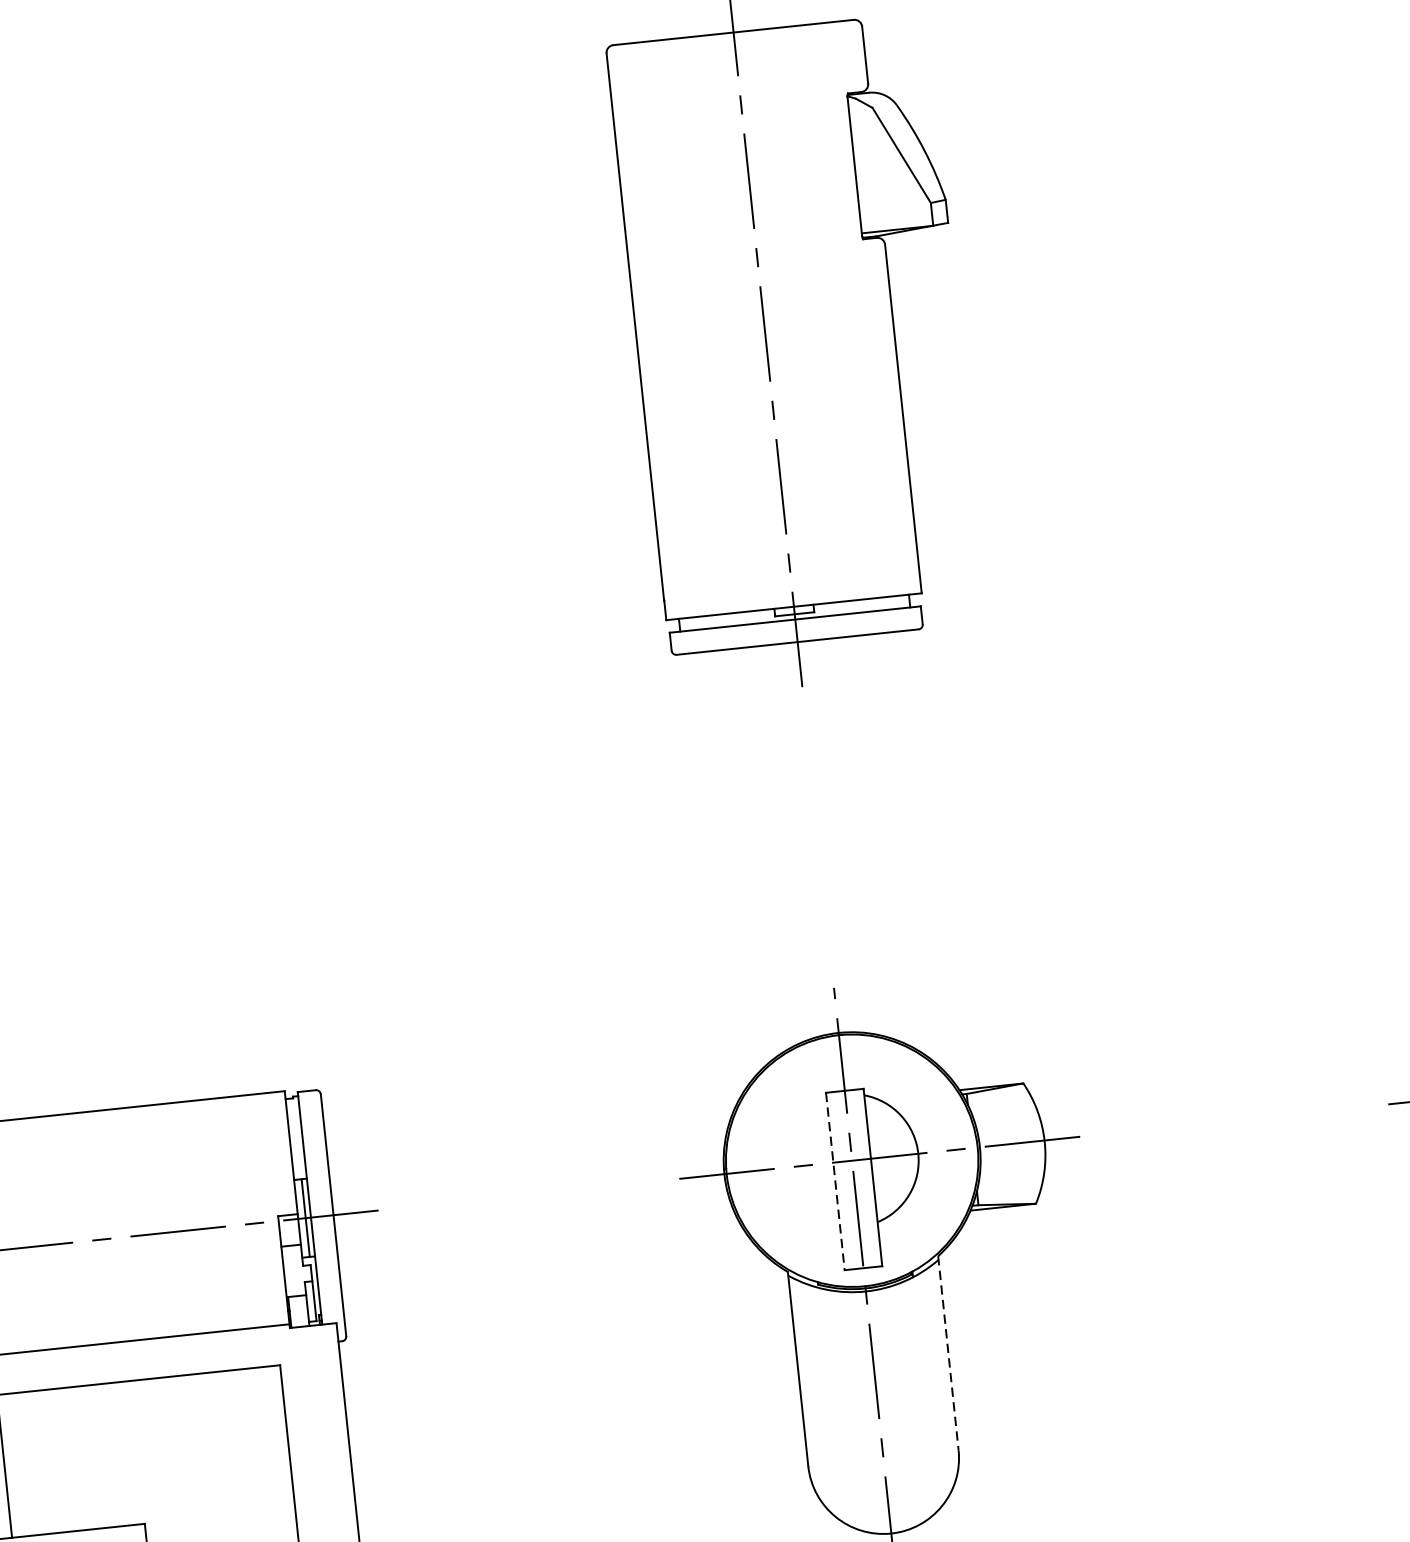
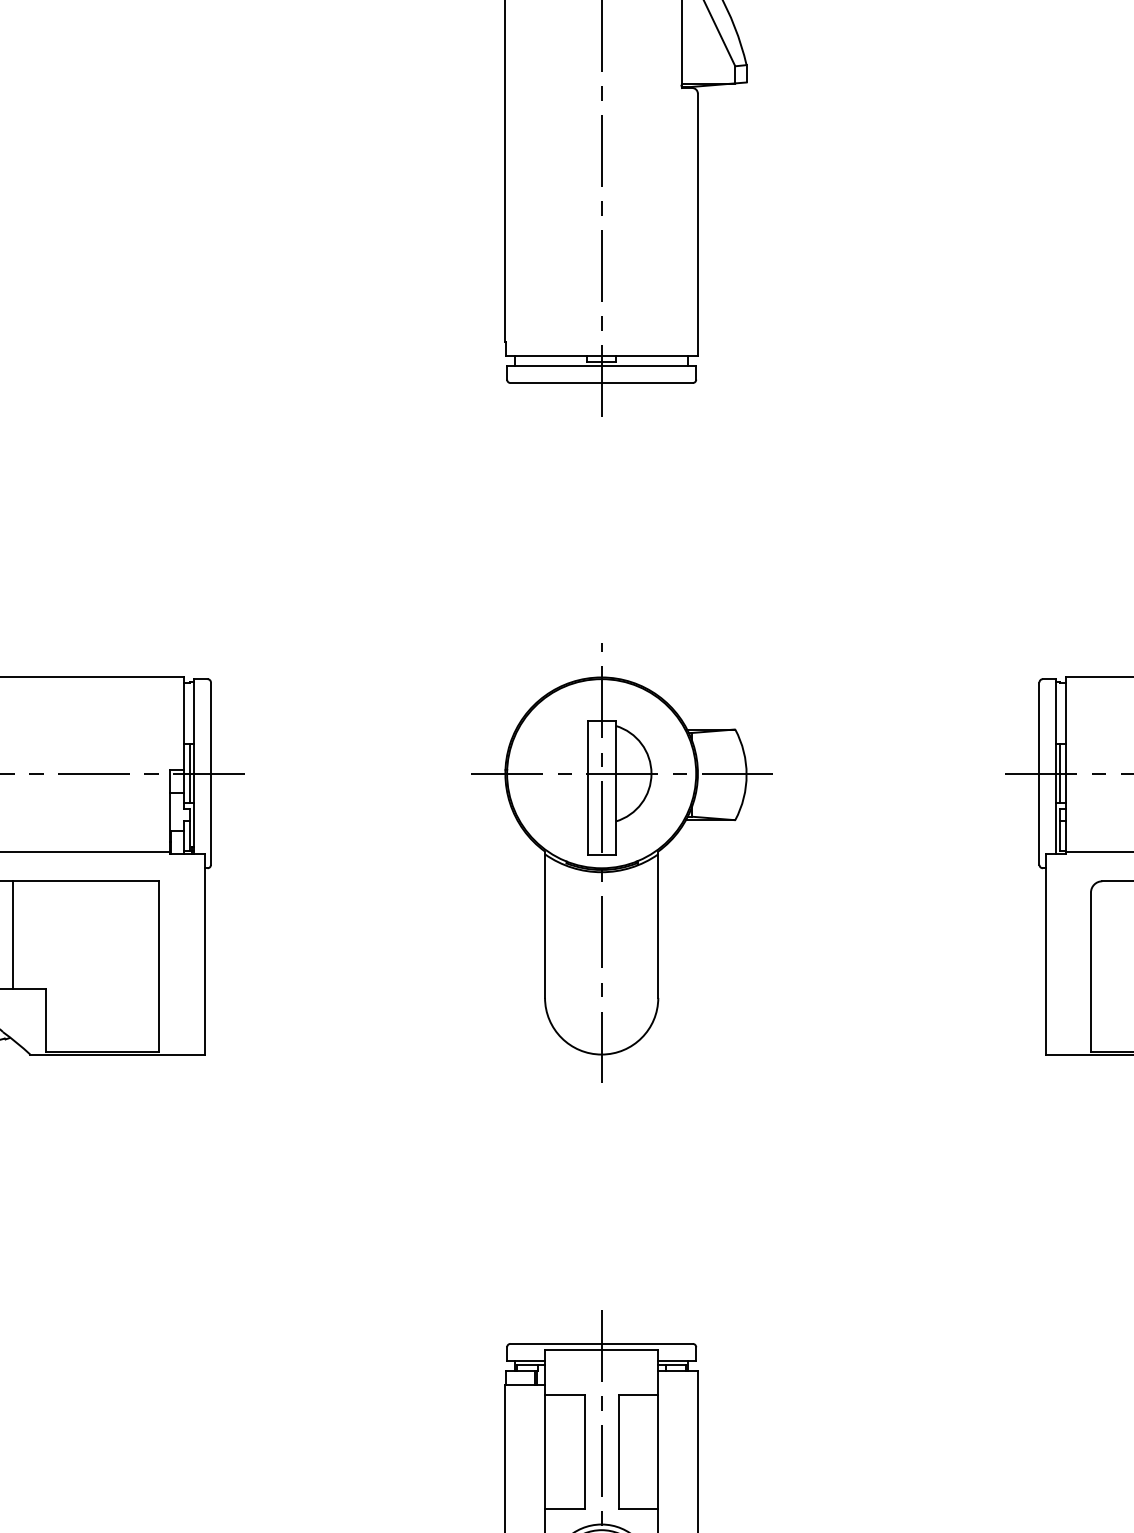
line: (835, 1180) -> (587, 787), dashed -> solid
line: (948, 1354) -> (658, 925), dashed -> solid
line: (92, 1456) -> (12, 934), added

